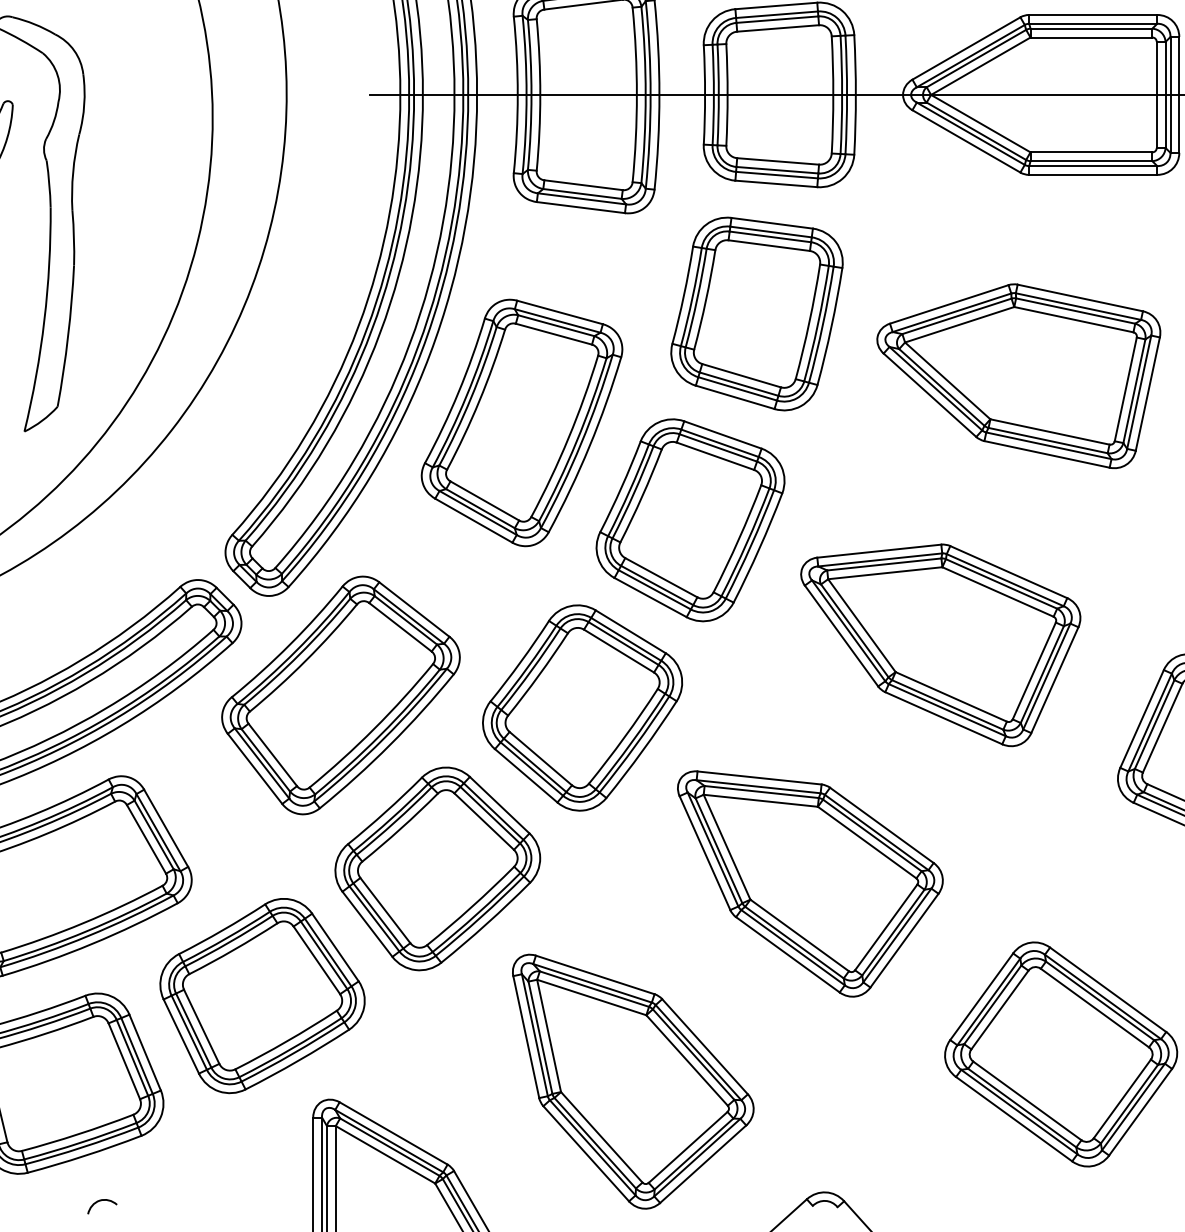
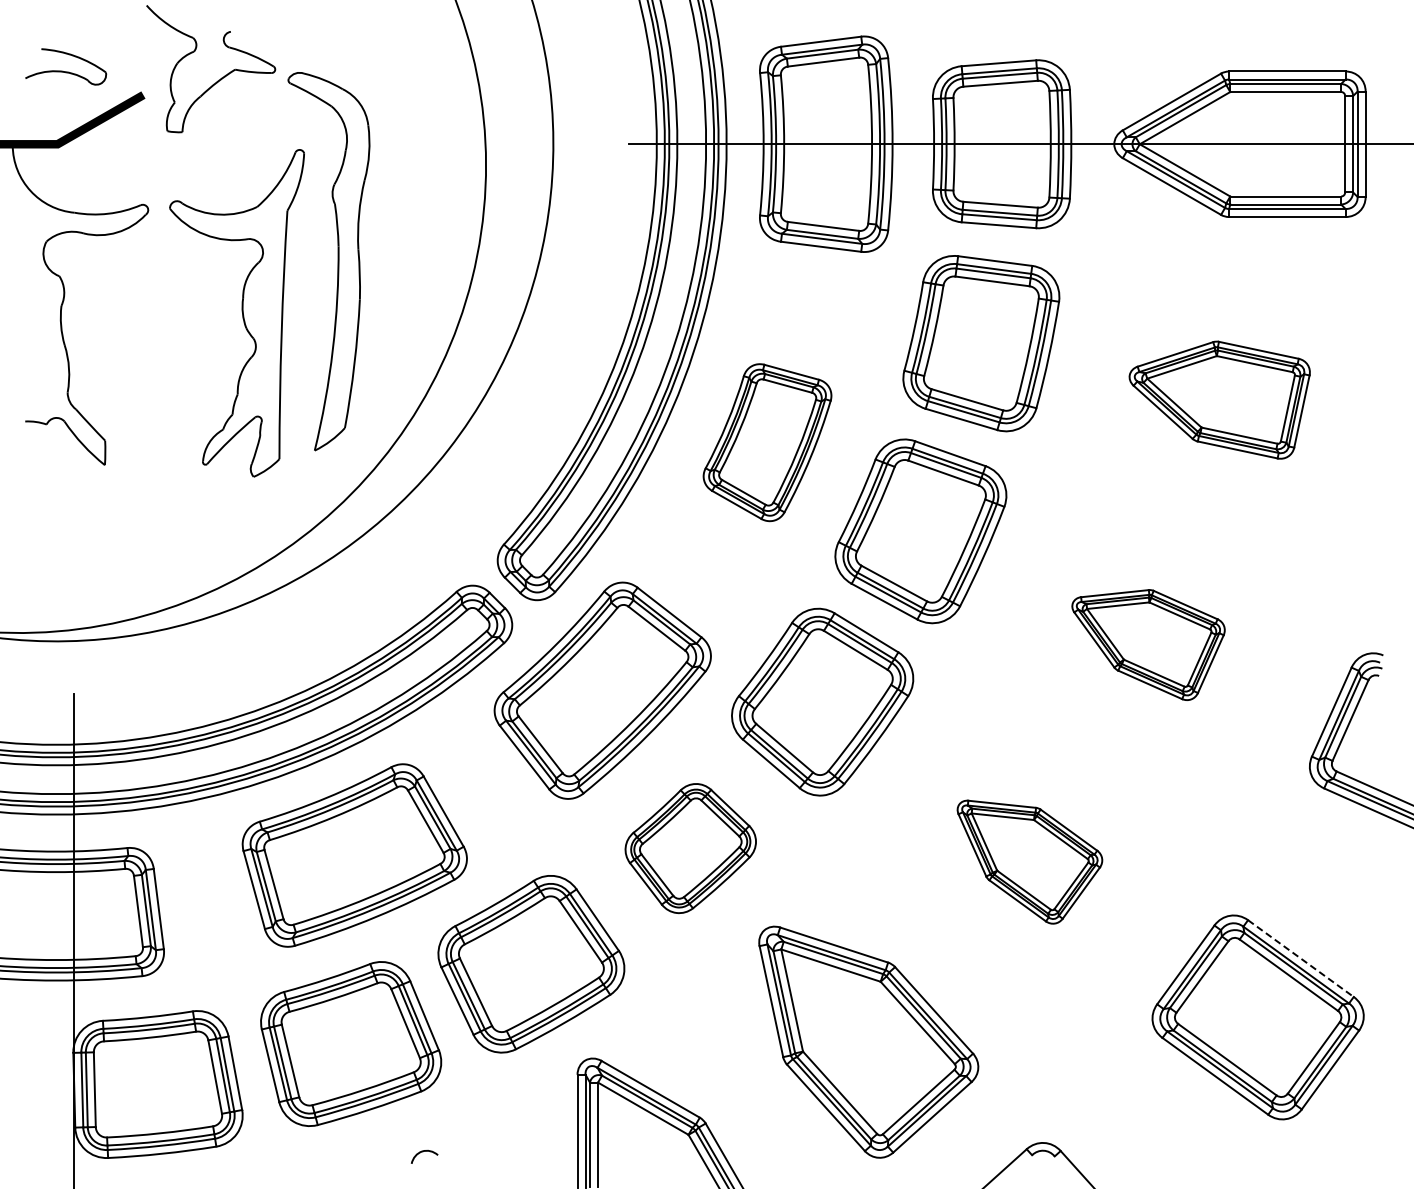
part: (1018, 375) -> (1219, 399), size x0.7
part: (521, 422) -> (767, 442), size x0.7
part: (940, 644) -> (1148, 644), size x0.6
part: (437, 868) -> (690, 848), size x0.7
part: (809, 883) -> (1029, 861), size x0.6
line: (1108, 989) -> (1301, 958), solid -> dashed
curve: (101, 1201) -> (423, 1152), moved

